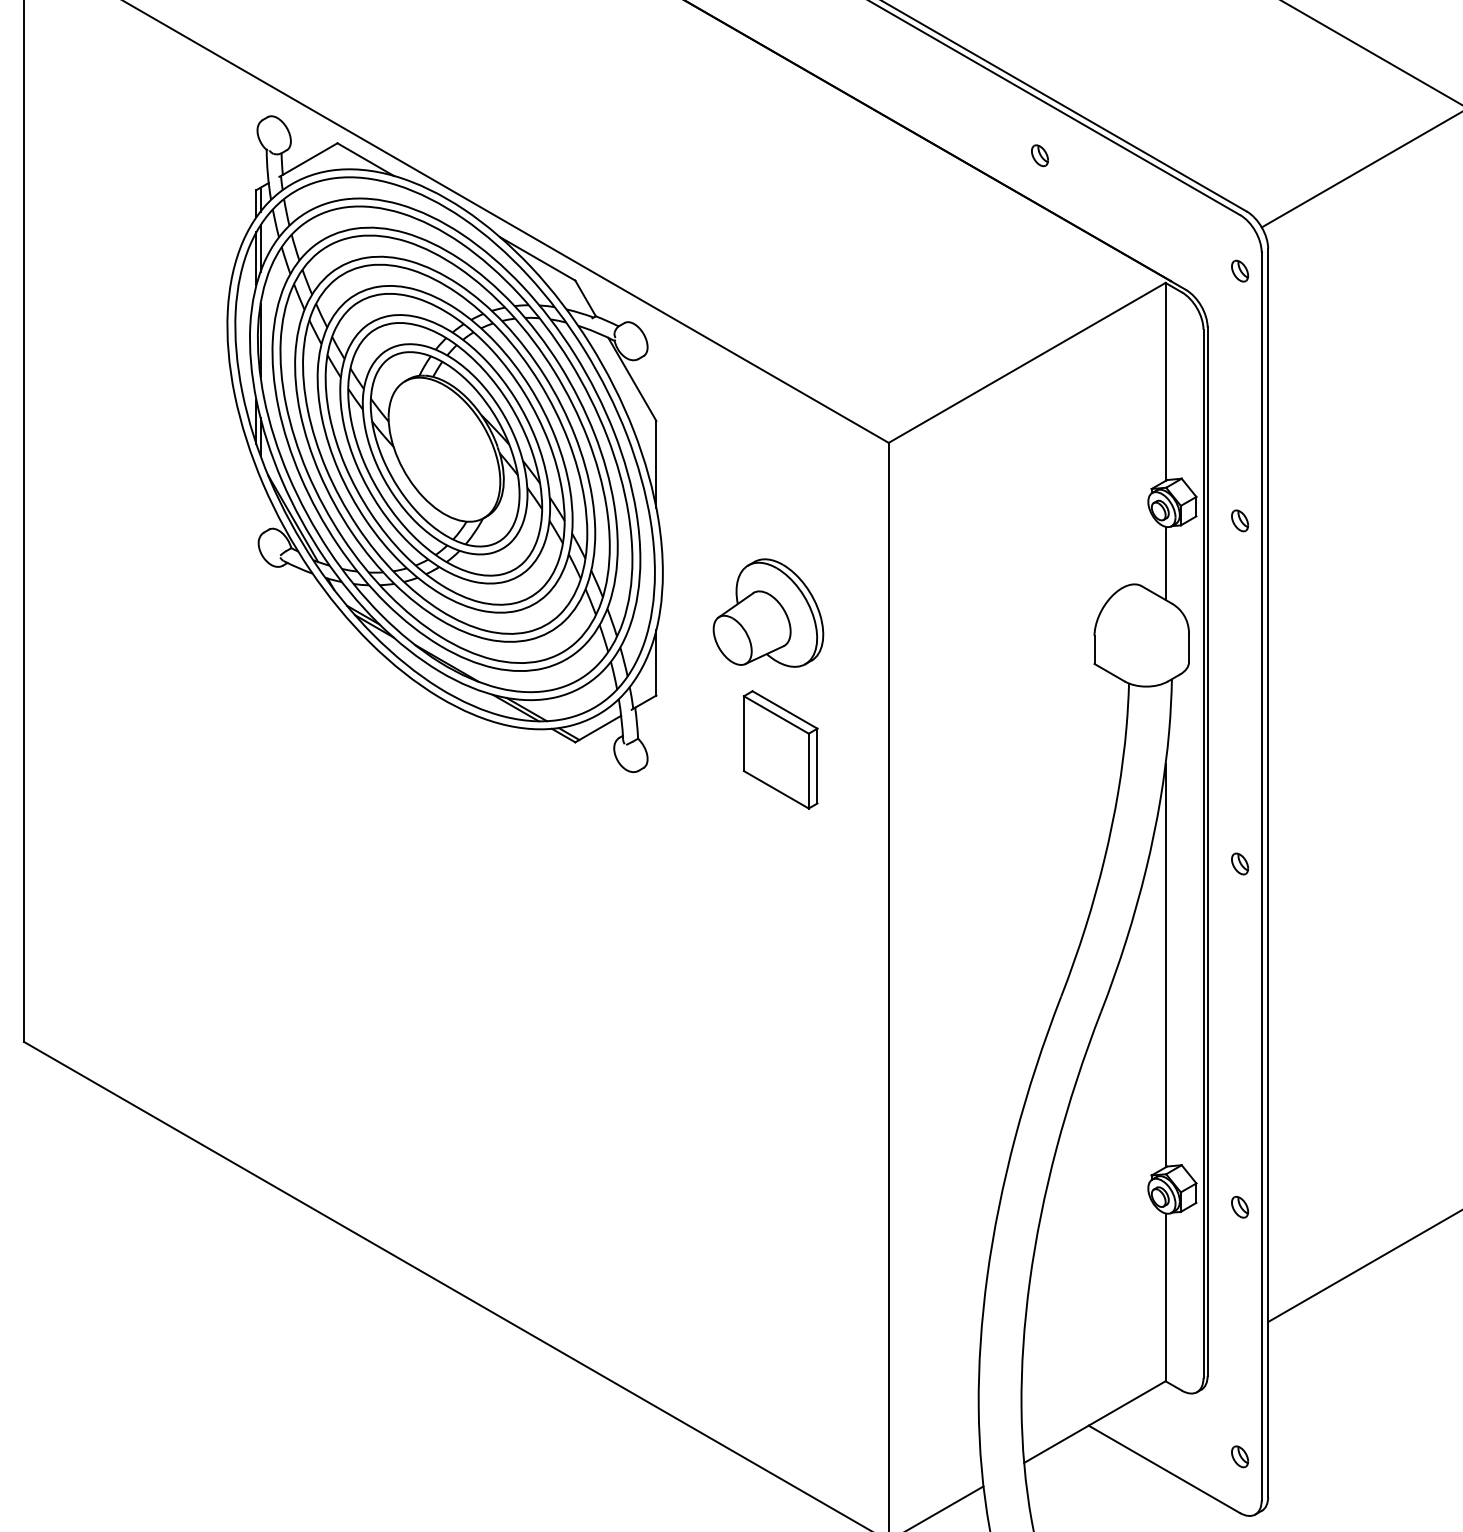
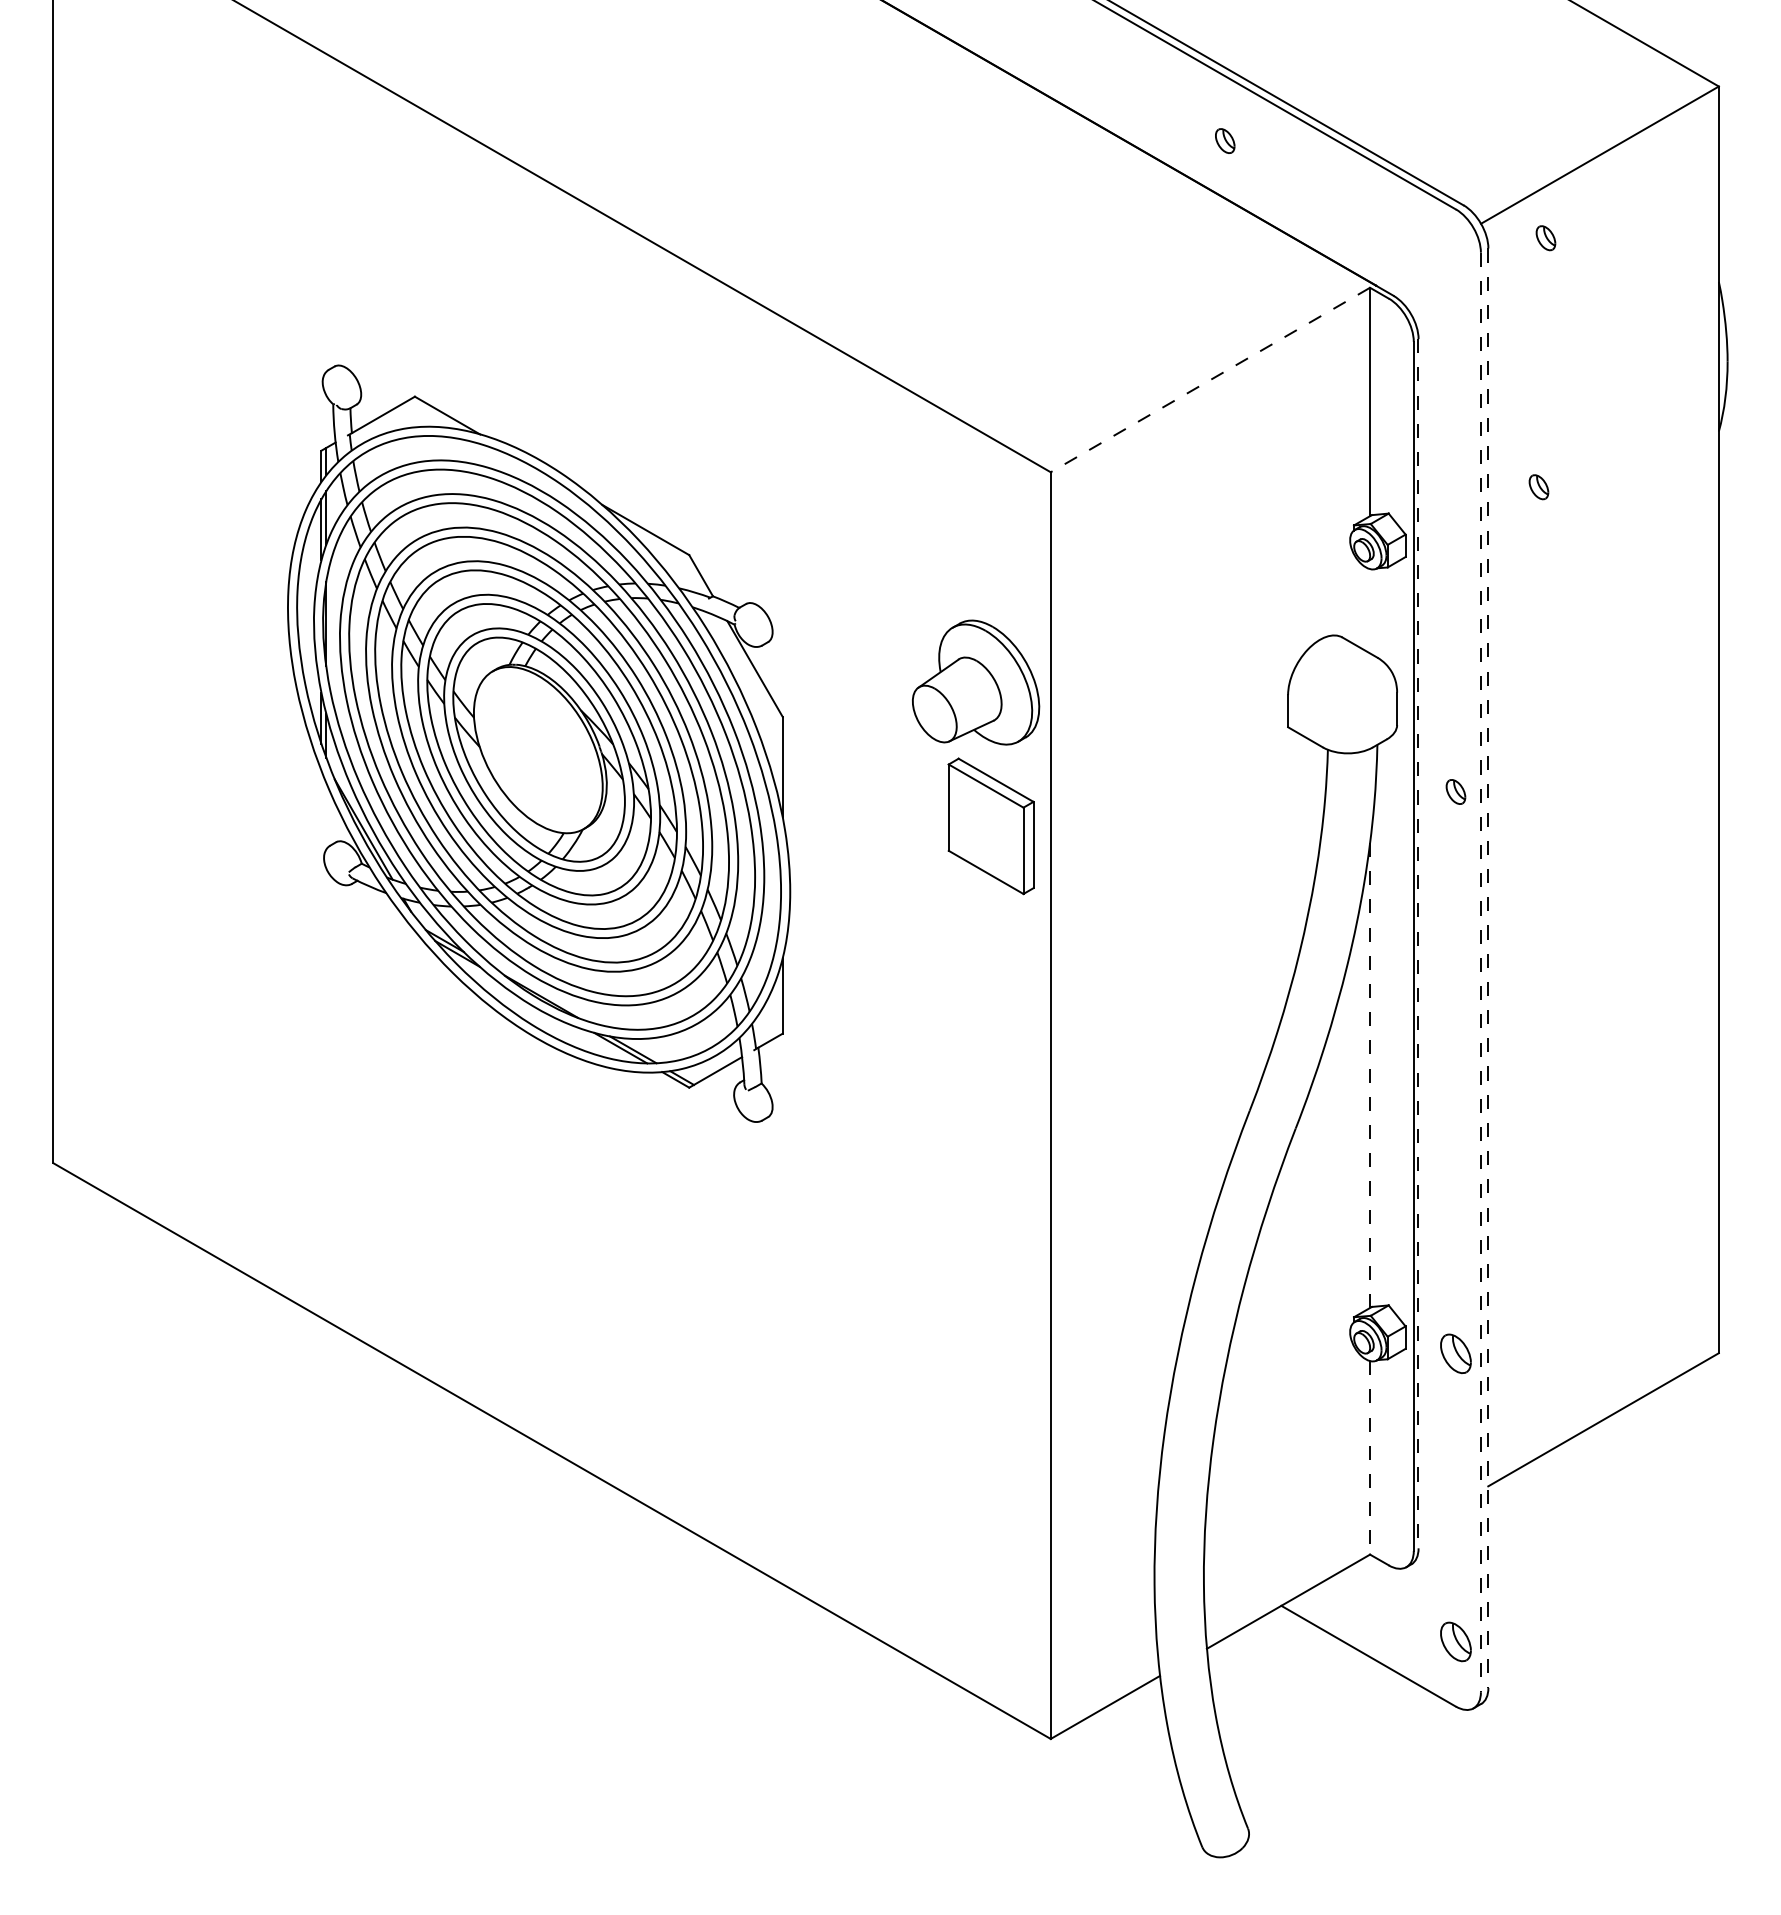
part: (1239, 271) -> (1545, 238), moved
line: (1026, 363) -> (1209, 380), solid -> dashed
part: (445, 443) -> (539, 743), moved
part: (1239, 521) -> (1538, 487), moved
line: (1165, 563) -> (1370, 611), removed
part: (768, 613) -> (976, 682), moved
part: (780, 750) -> (990, 826), moved
line: (1207, 851) -> (1418, 943), solid -> dashed
part: (1239, 863) -> (1455, 791), moved
line: (1268, 873) -> (1488, 968), solid -> dashed
line: (1261, 876) -> (1480, 972), solid -> dashed
line: (1165, 965) -> (1370, 1075), solid -> dashed
part: (1239, 1206) -> (1455, 1353), size x1.6
line: (1165, 1297) -> (1370, 1457), solid -> dashed
part: (1239, 1456) -> (1455, 1641), size x1.6

